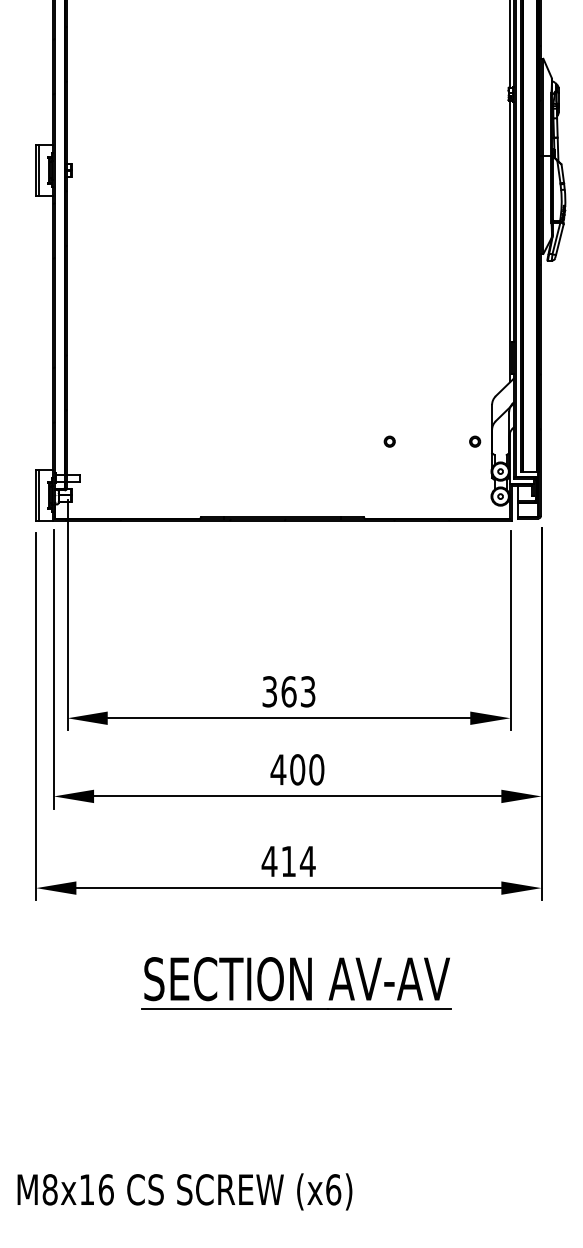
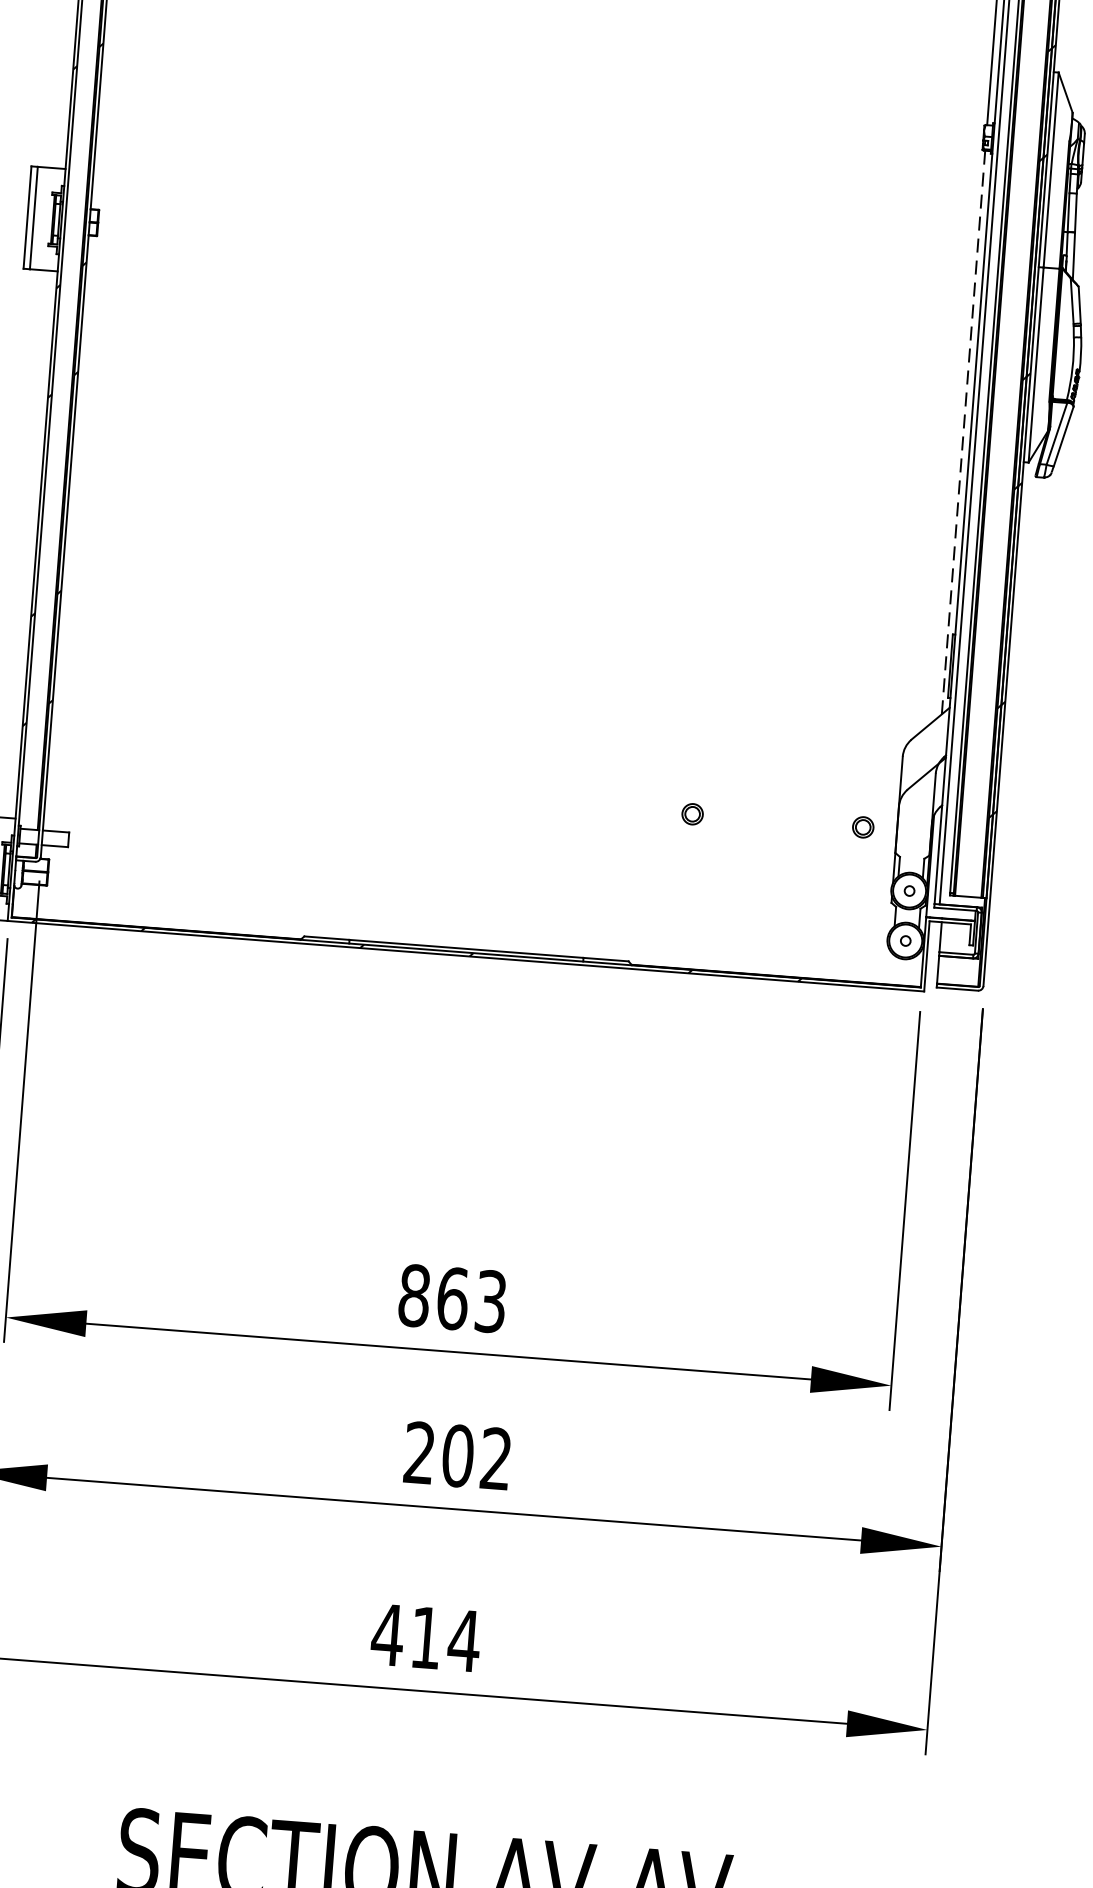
line: (509, 241) -> (962, 432), solid -> dashed
text: (269, 691) -> (413, 1295), 363 -> 863
text: (297, 769) -> (457, 1455), 400 -> 202

